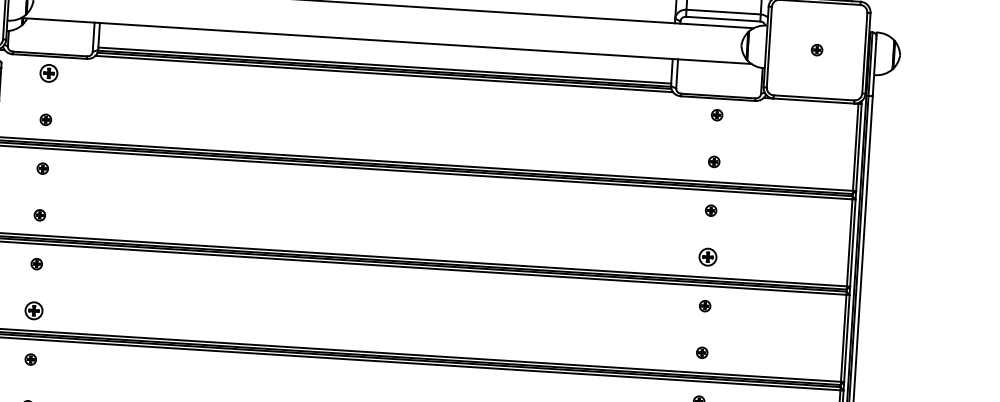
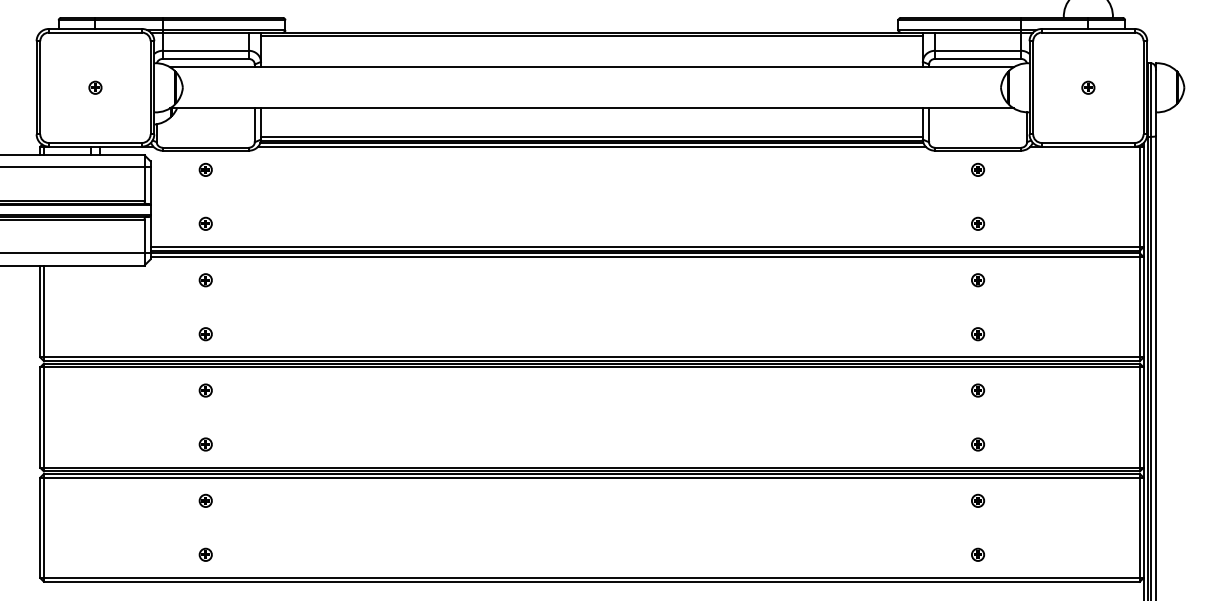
part: (48, 72) -> (205, 169), size x0.62
part: (708, 257) -> (978, 334), size x0.62
part: (33, 310) -> (205, 444), size x0.62

